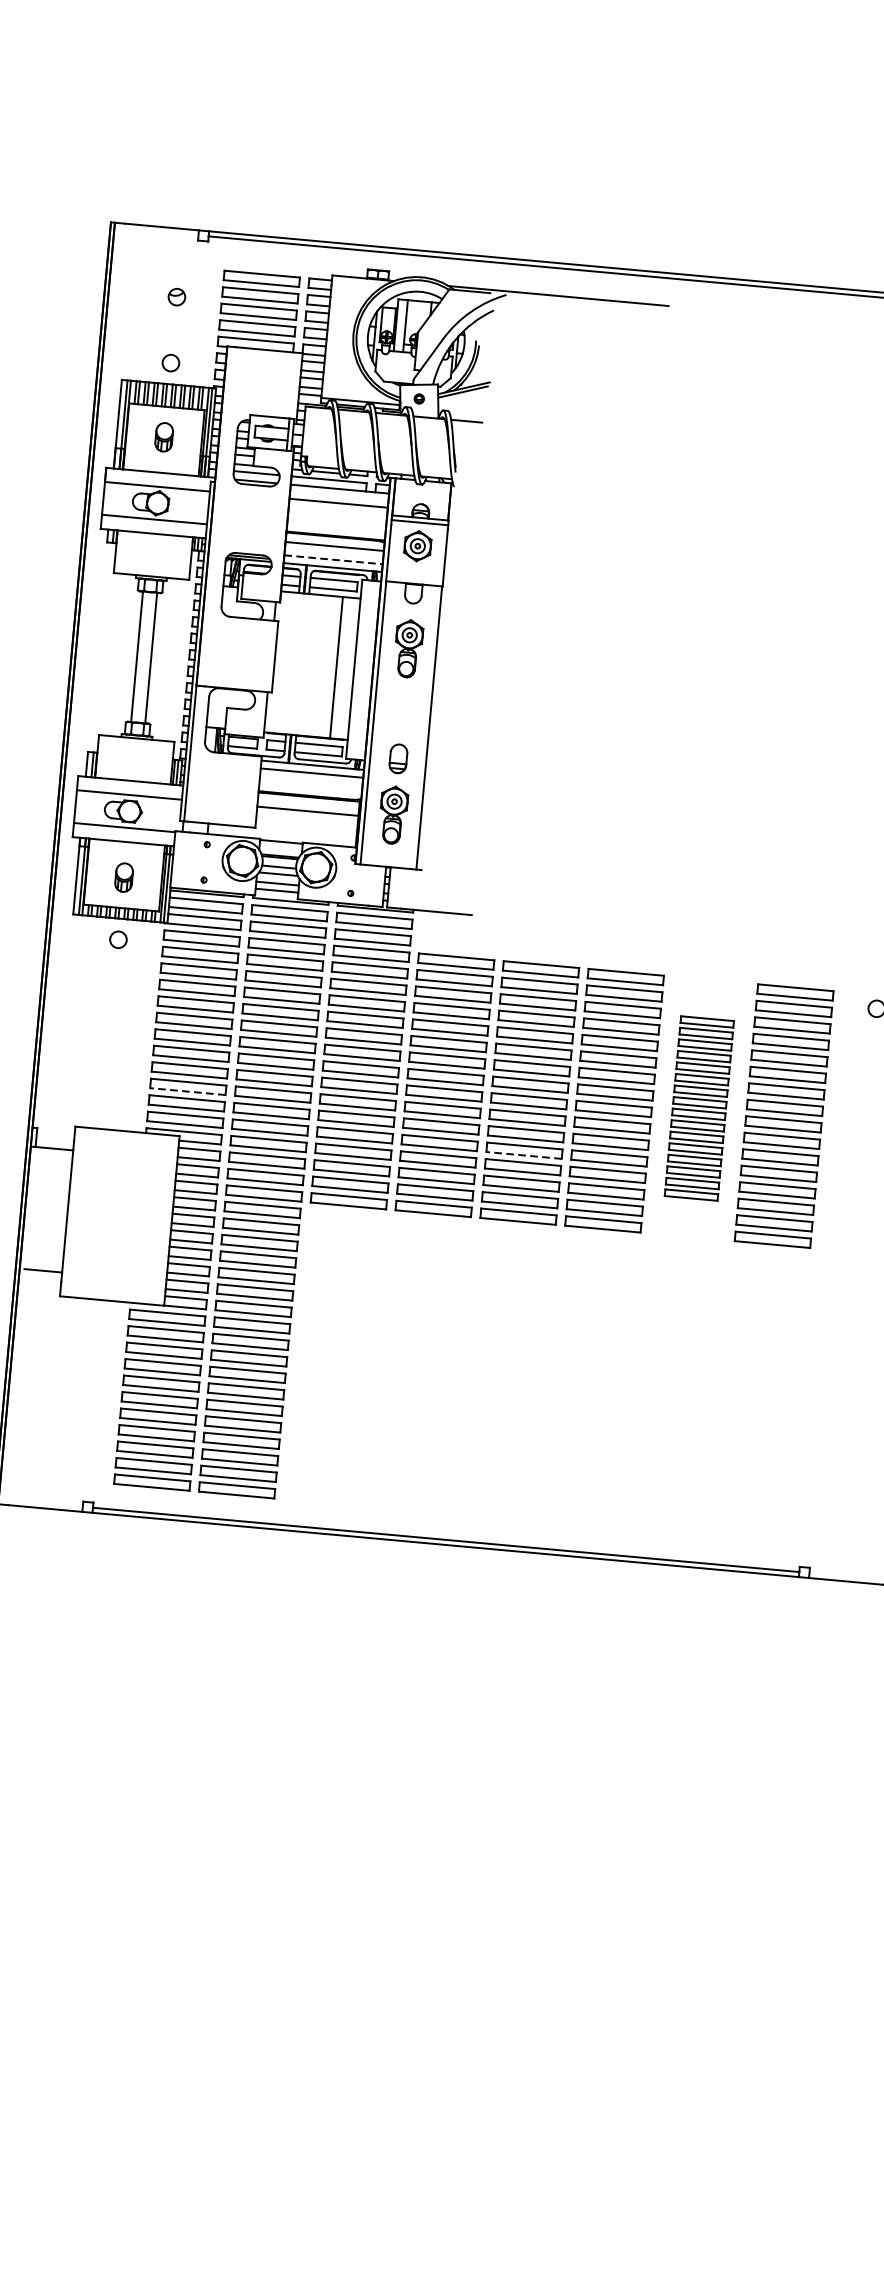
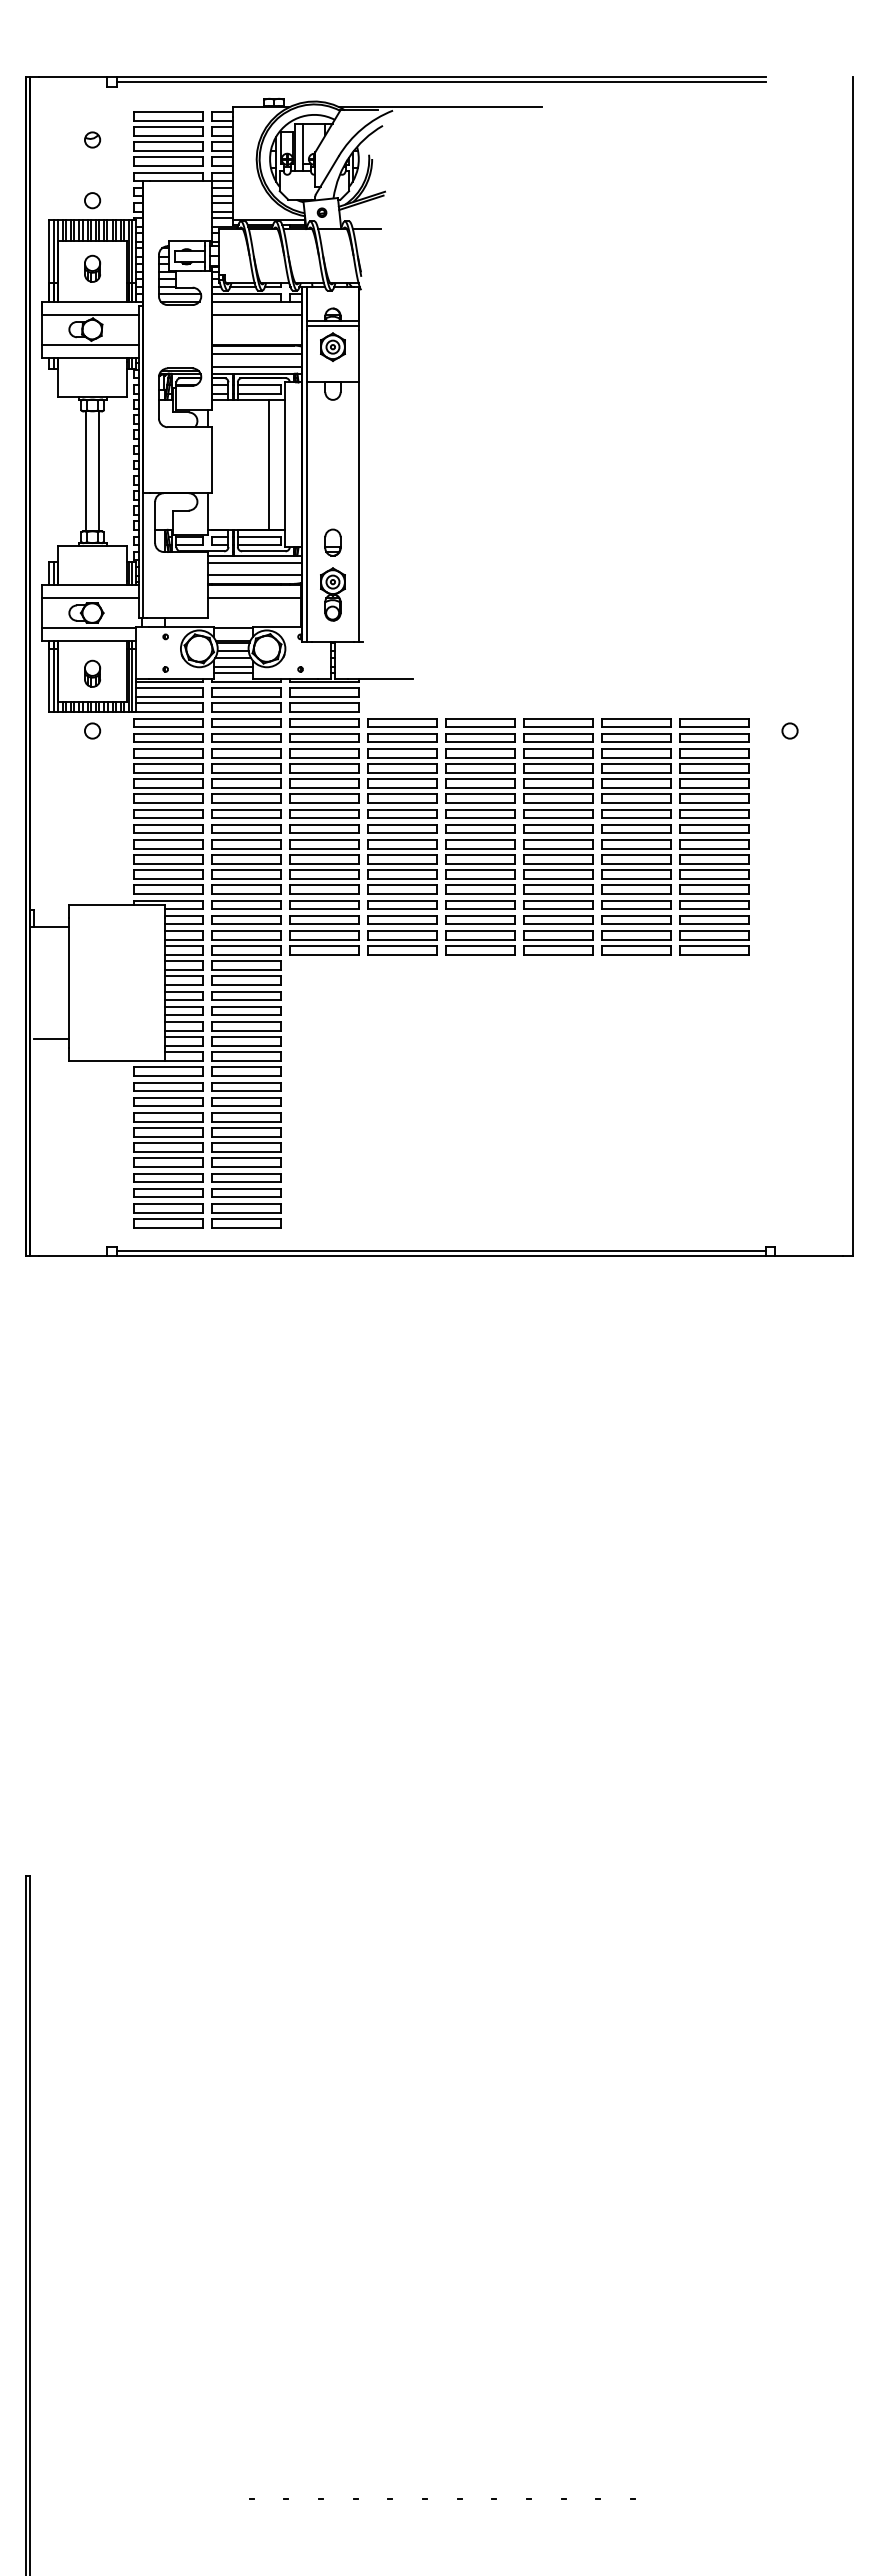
line: (333, 559) -> (257, 366), dashed -> solid
part: (407, 648) -> (332, 441), removed
line: (310, 786) -> (255, 575), added
line: (187, 1091) -> (168, 863), dashed -> solid
part: (699, 1108) -> (636, 836), size x1.43
line: (524, 1155) -> (480, 894), dashed -> solid

